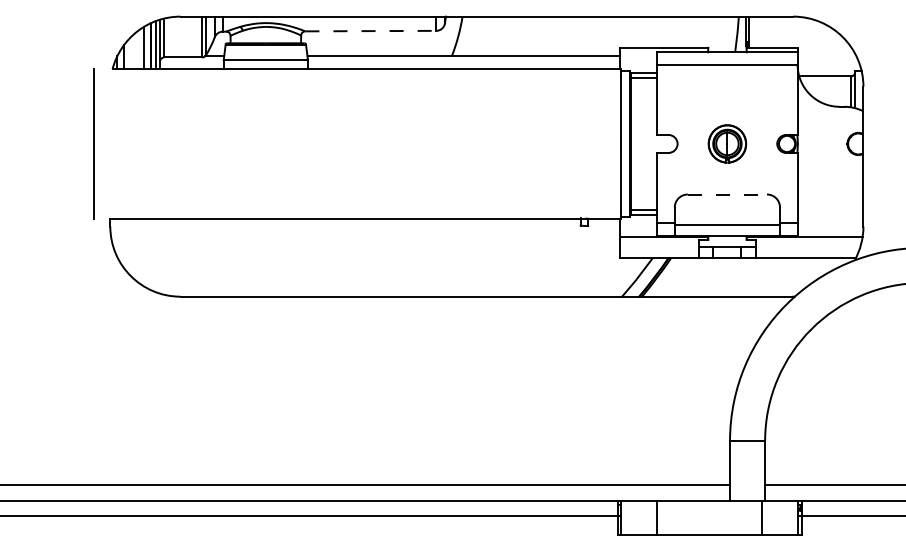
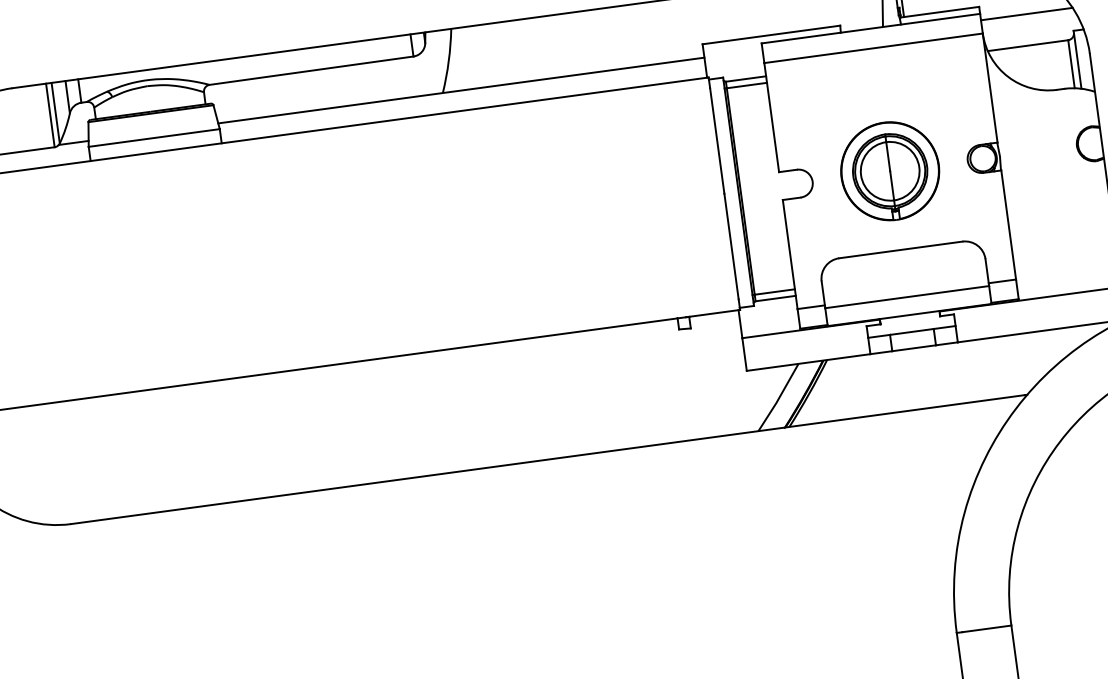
line: (370, 31) -> (311, 71), dashed -> solid
line: (826, 56) -> (1025, 14), added
part: (727, 143) -> (890, 170), size x1.67
line: (727, 194) -> (900, 249), dashed -> solid

